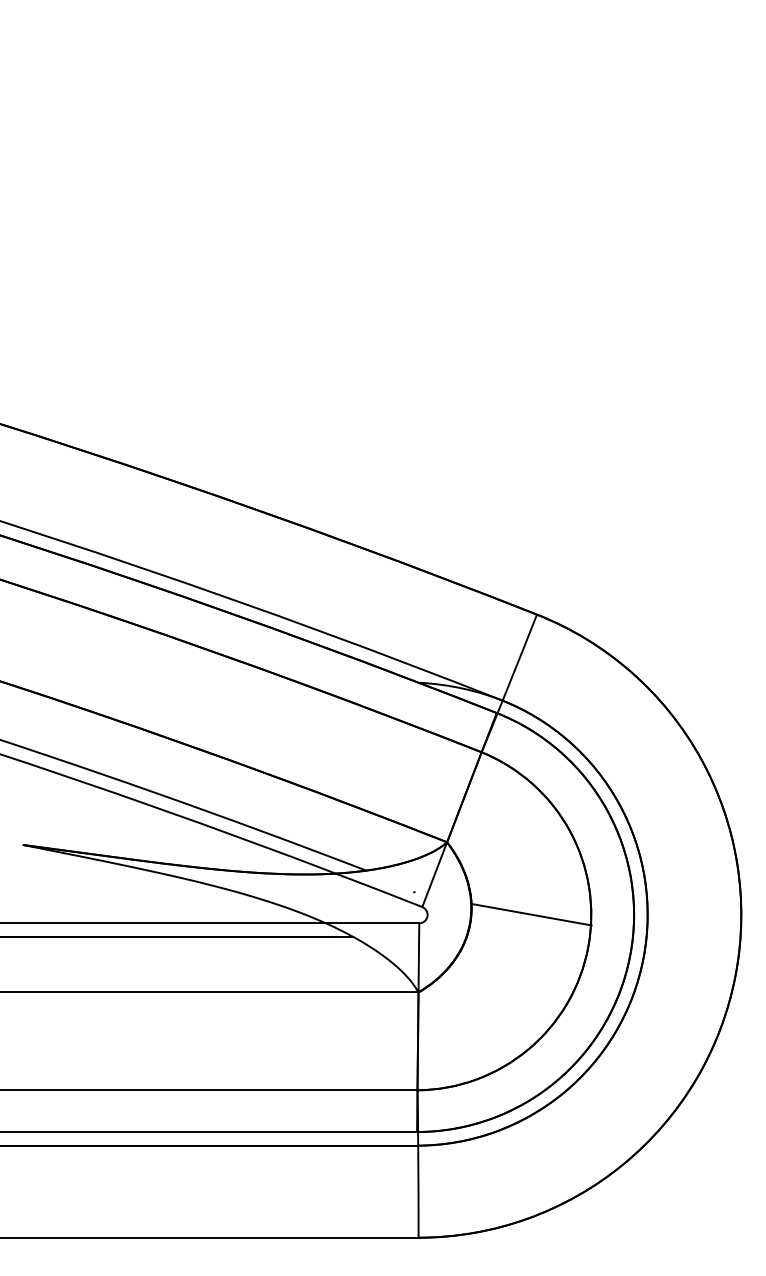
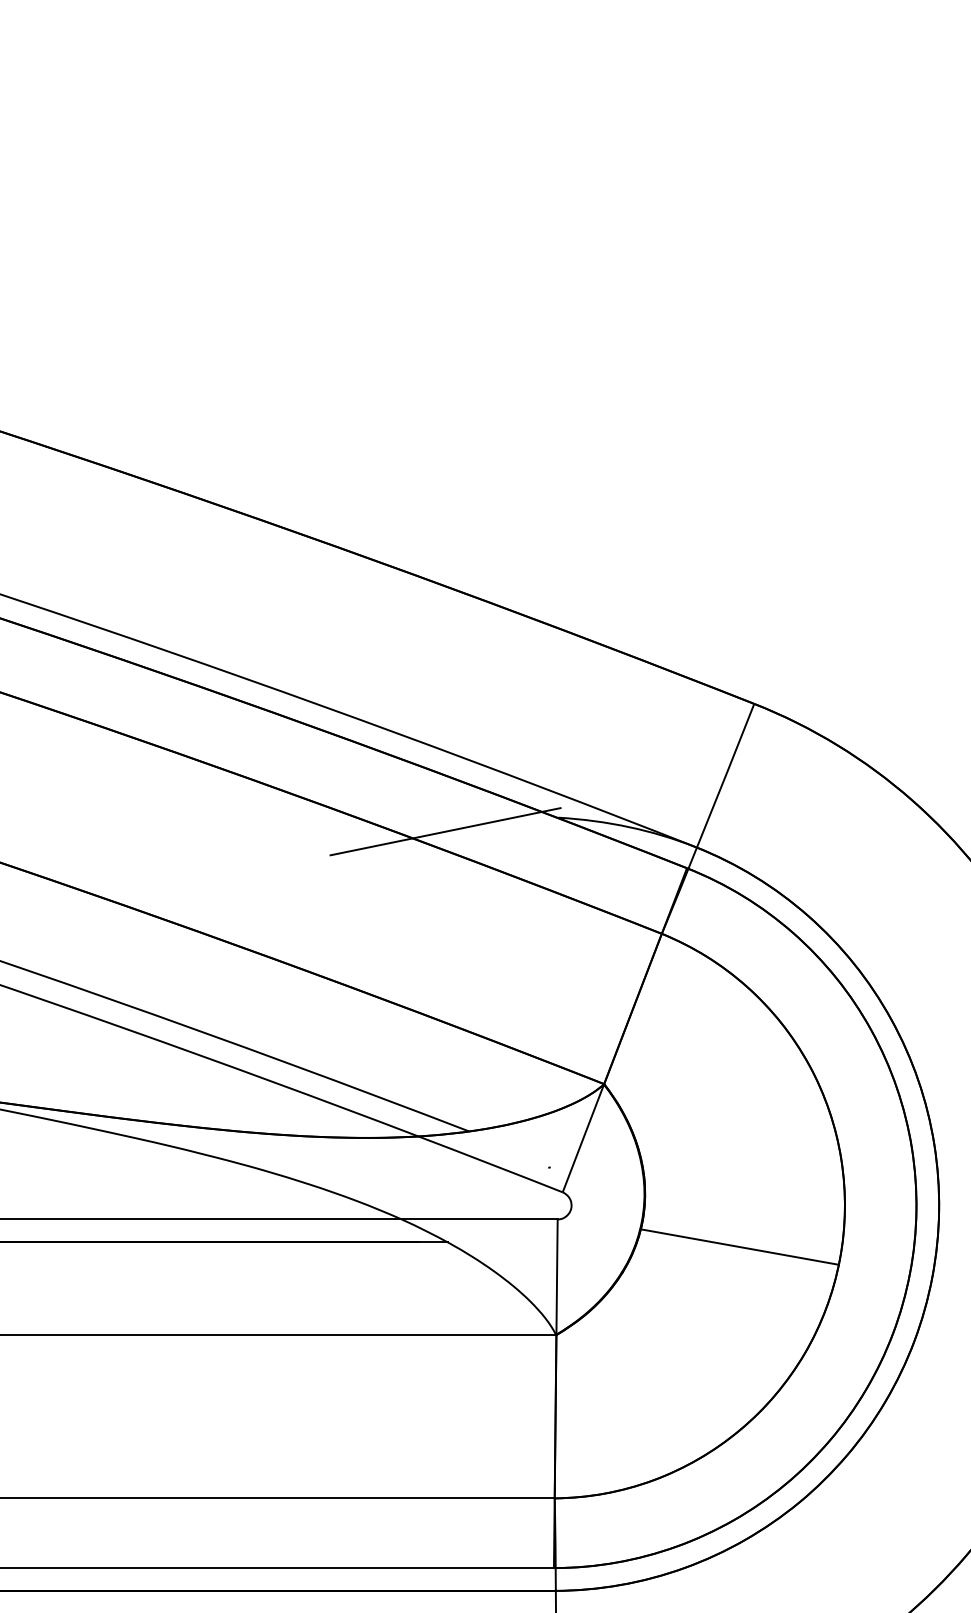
line: (352, 691) -> (446, 832), added
line: (532, 914) -> (740, 1246), moved

